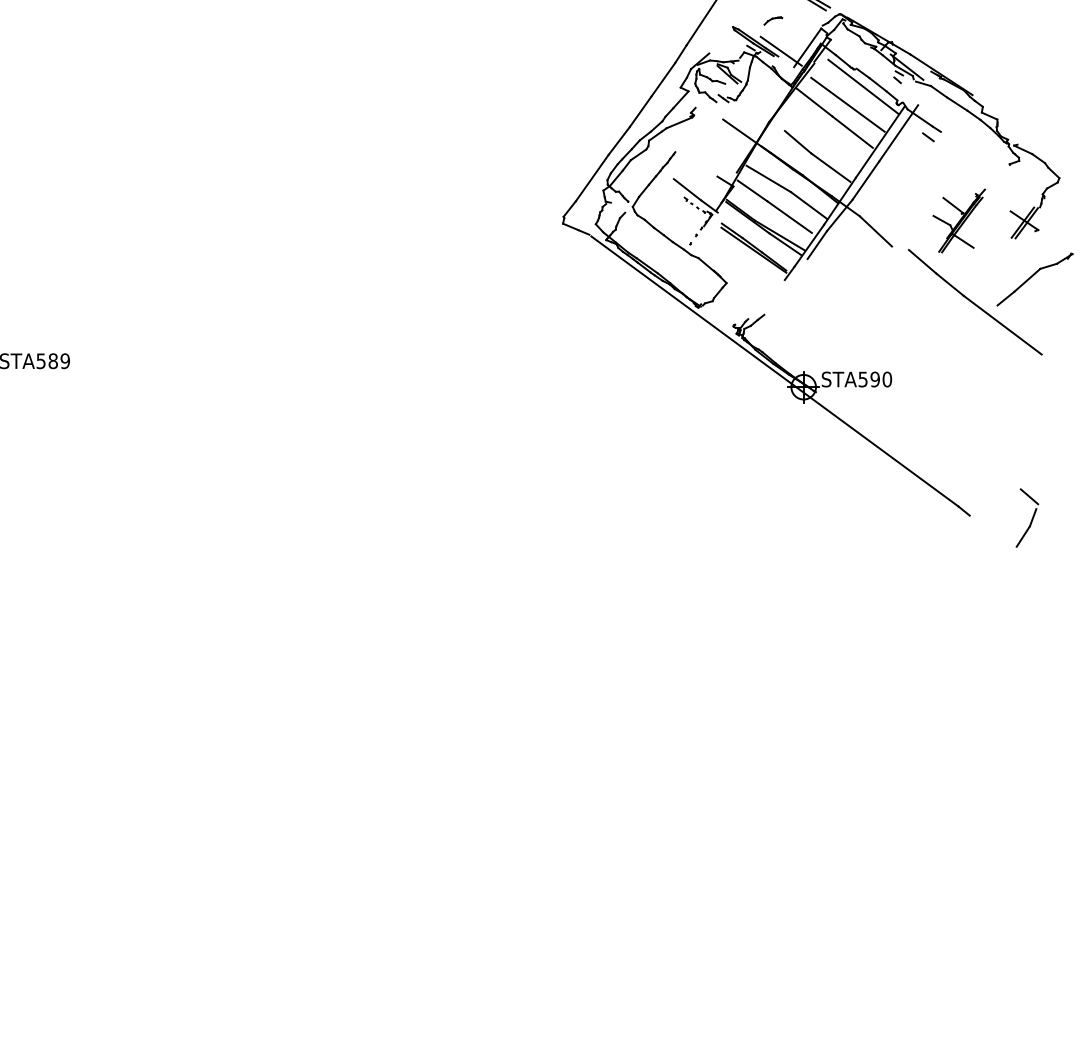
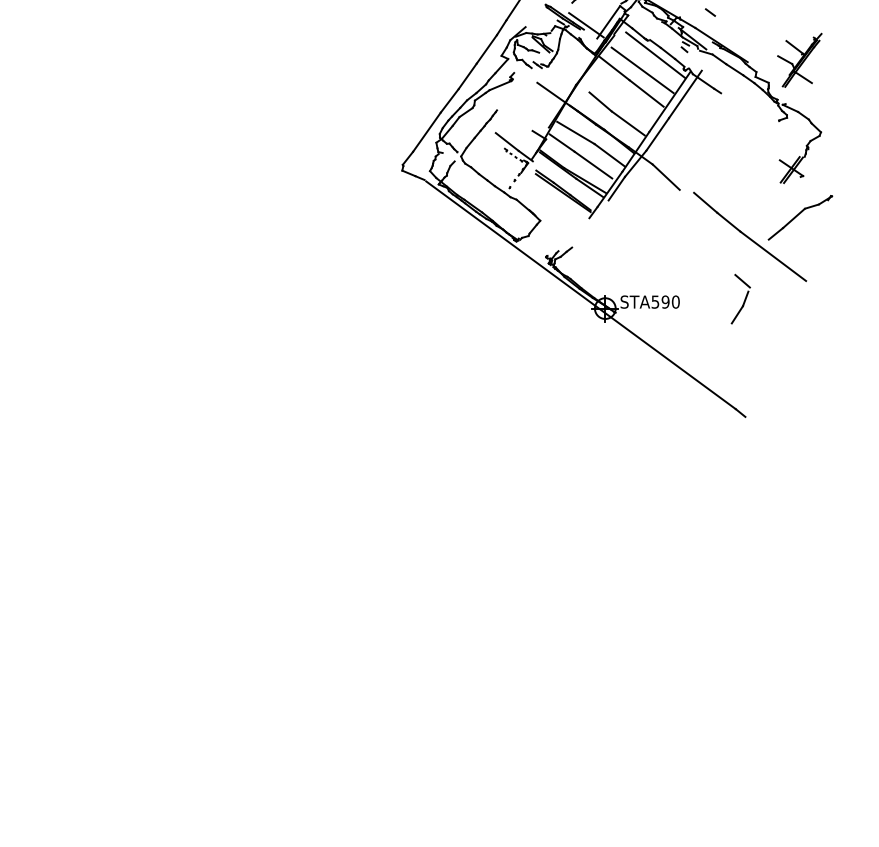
line: (928, 137) -> (710, 12), moved
part: (959, 220) -> (799, 60), moved
part: (1027, 517) -> (740, 298), moved

